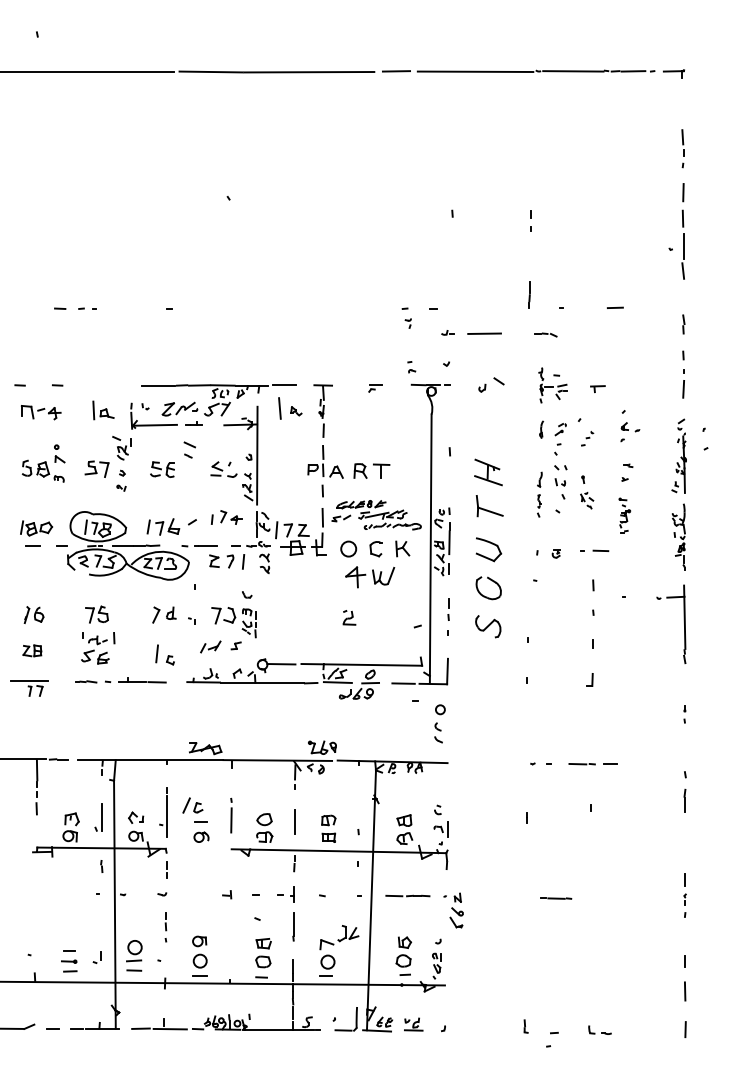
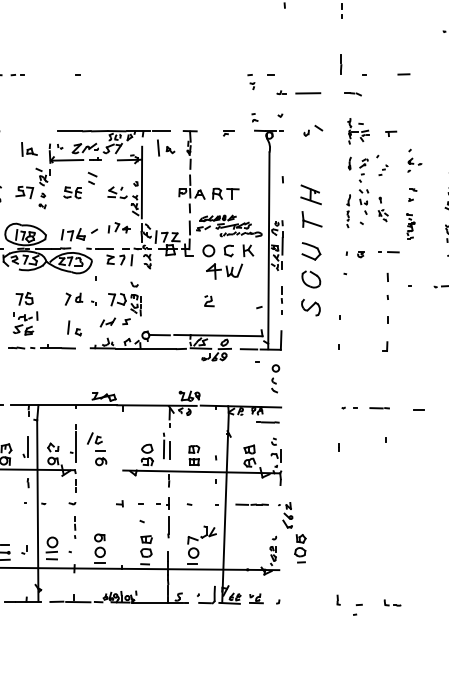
line: (610, 763) -> (419, 409), moved
line: (231, 815) -> (164, 445), moved
line: (556, 898) -> (267, 422), moved
part: (403, 955) -> (300, 548), moved

